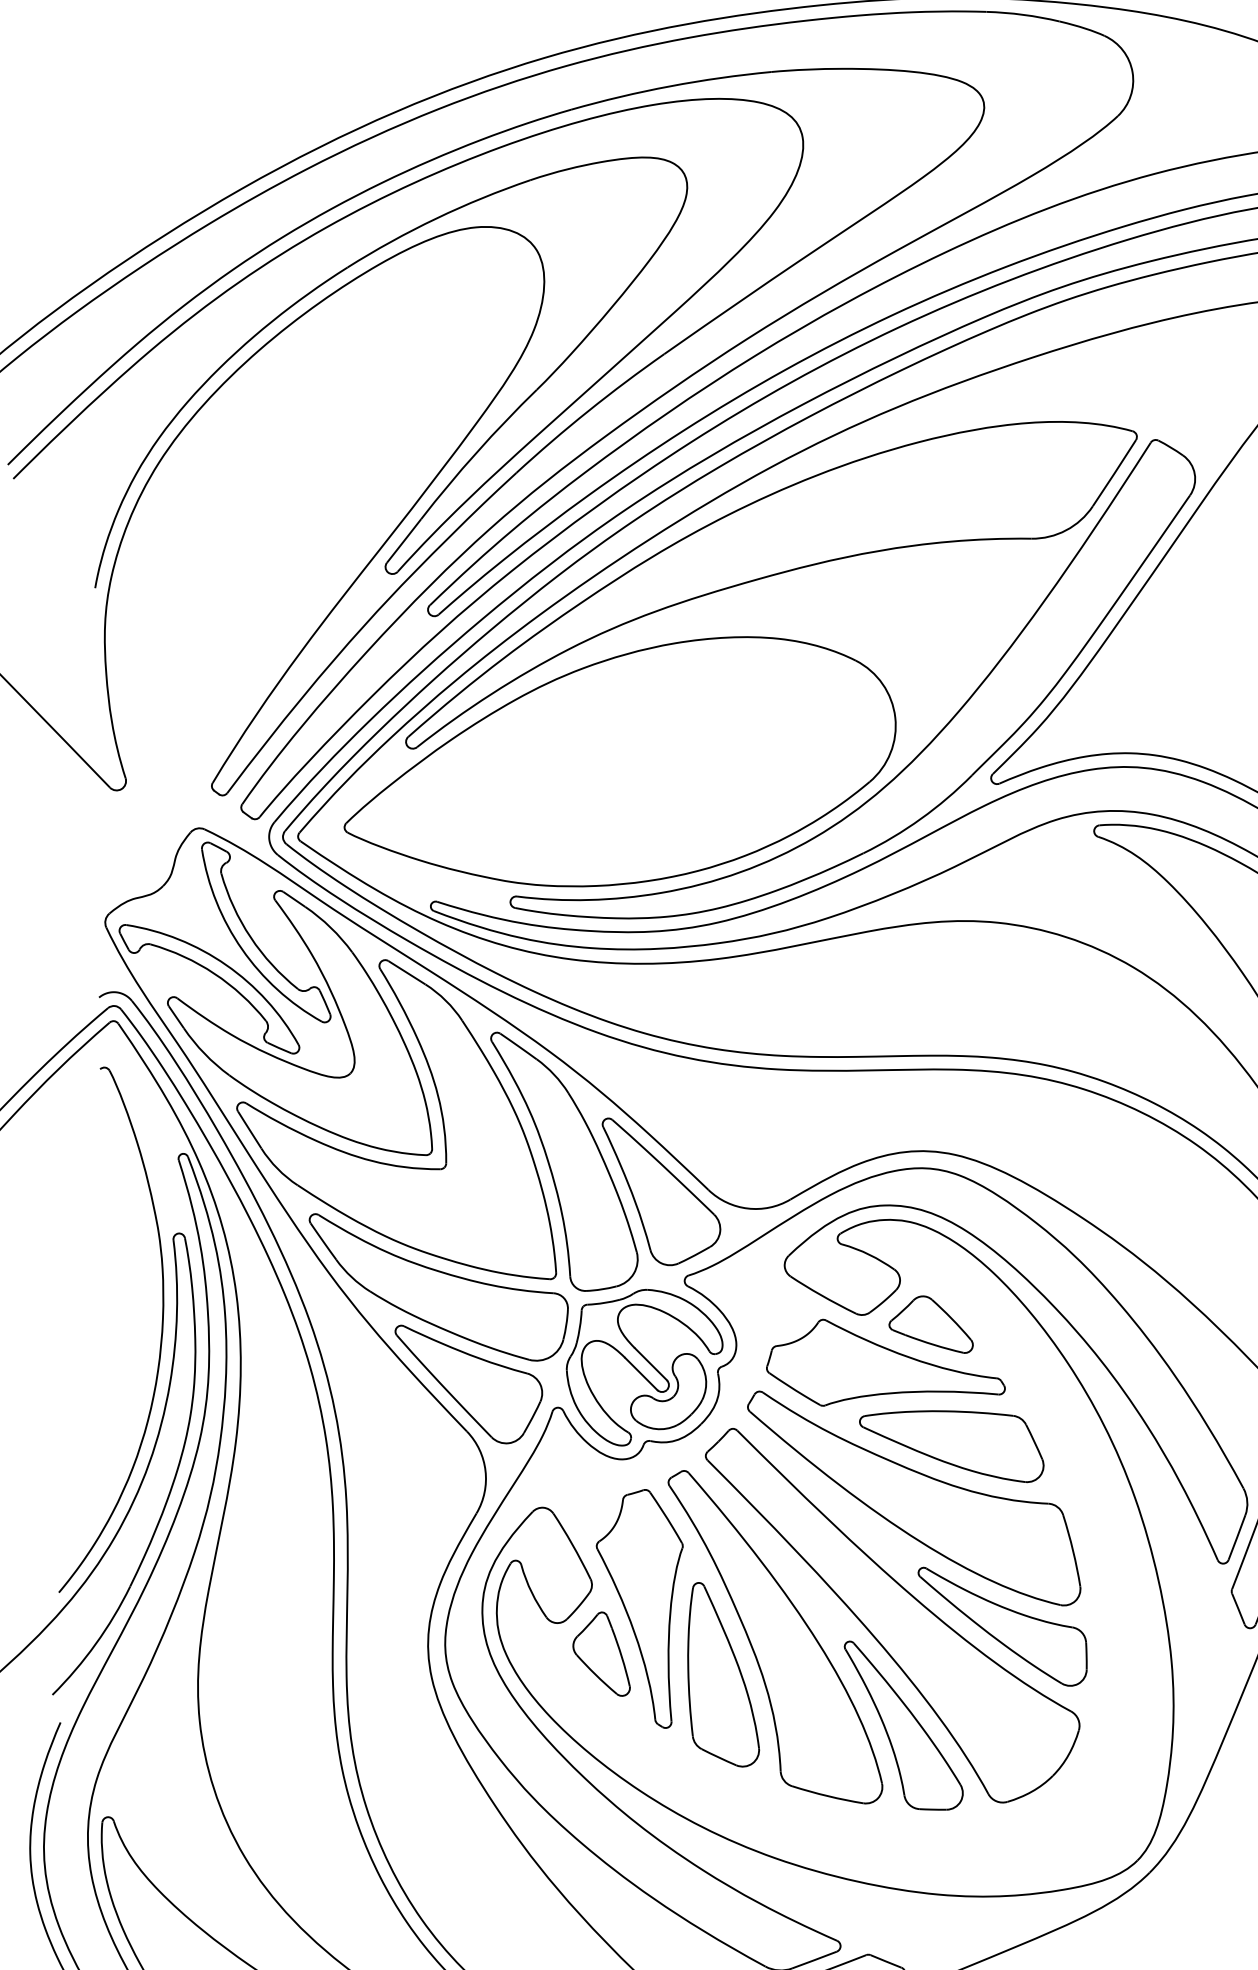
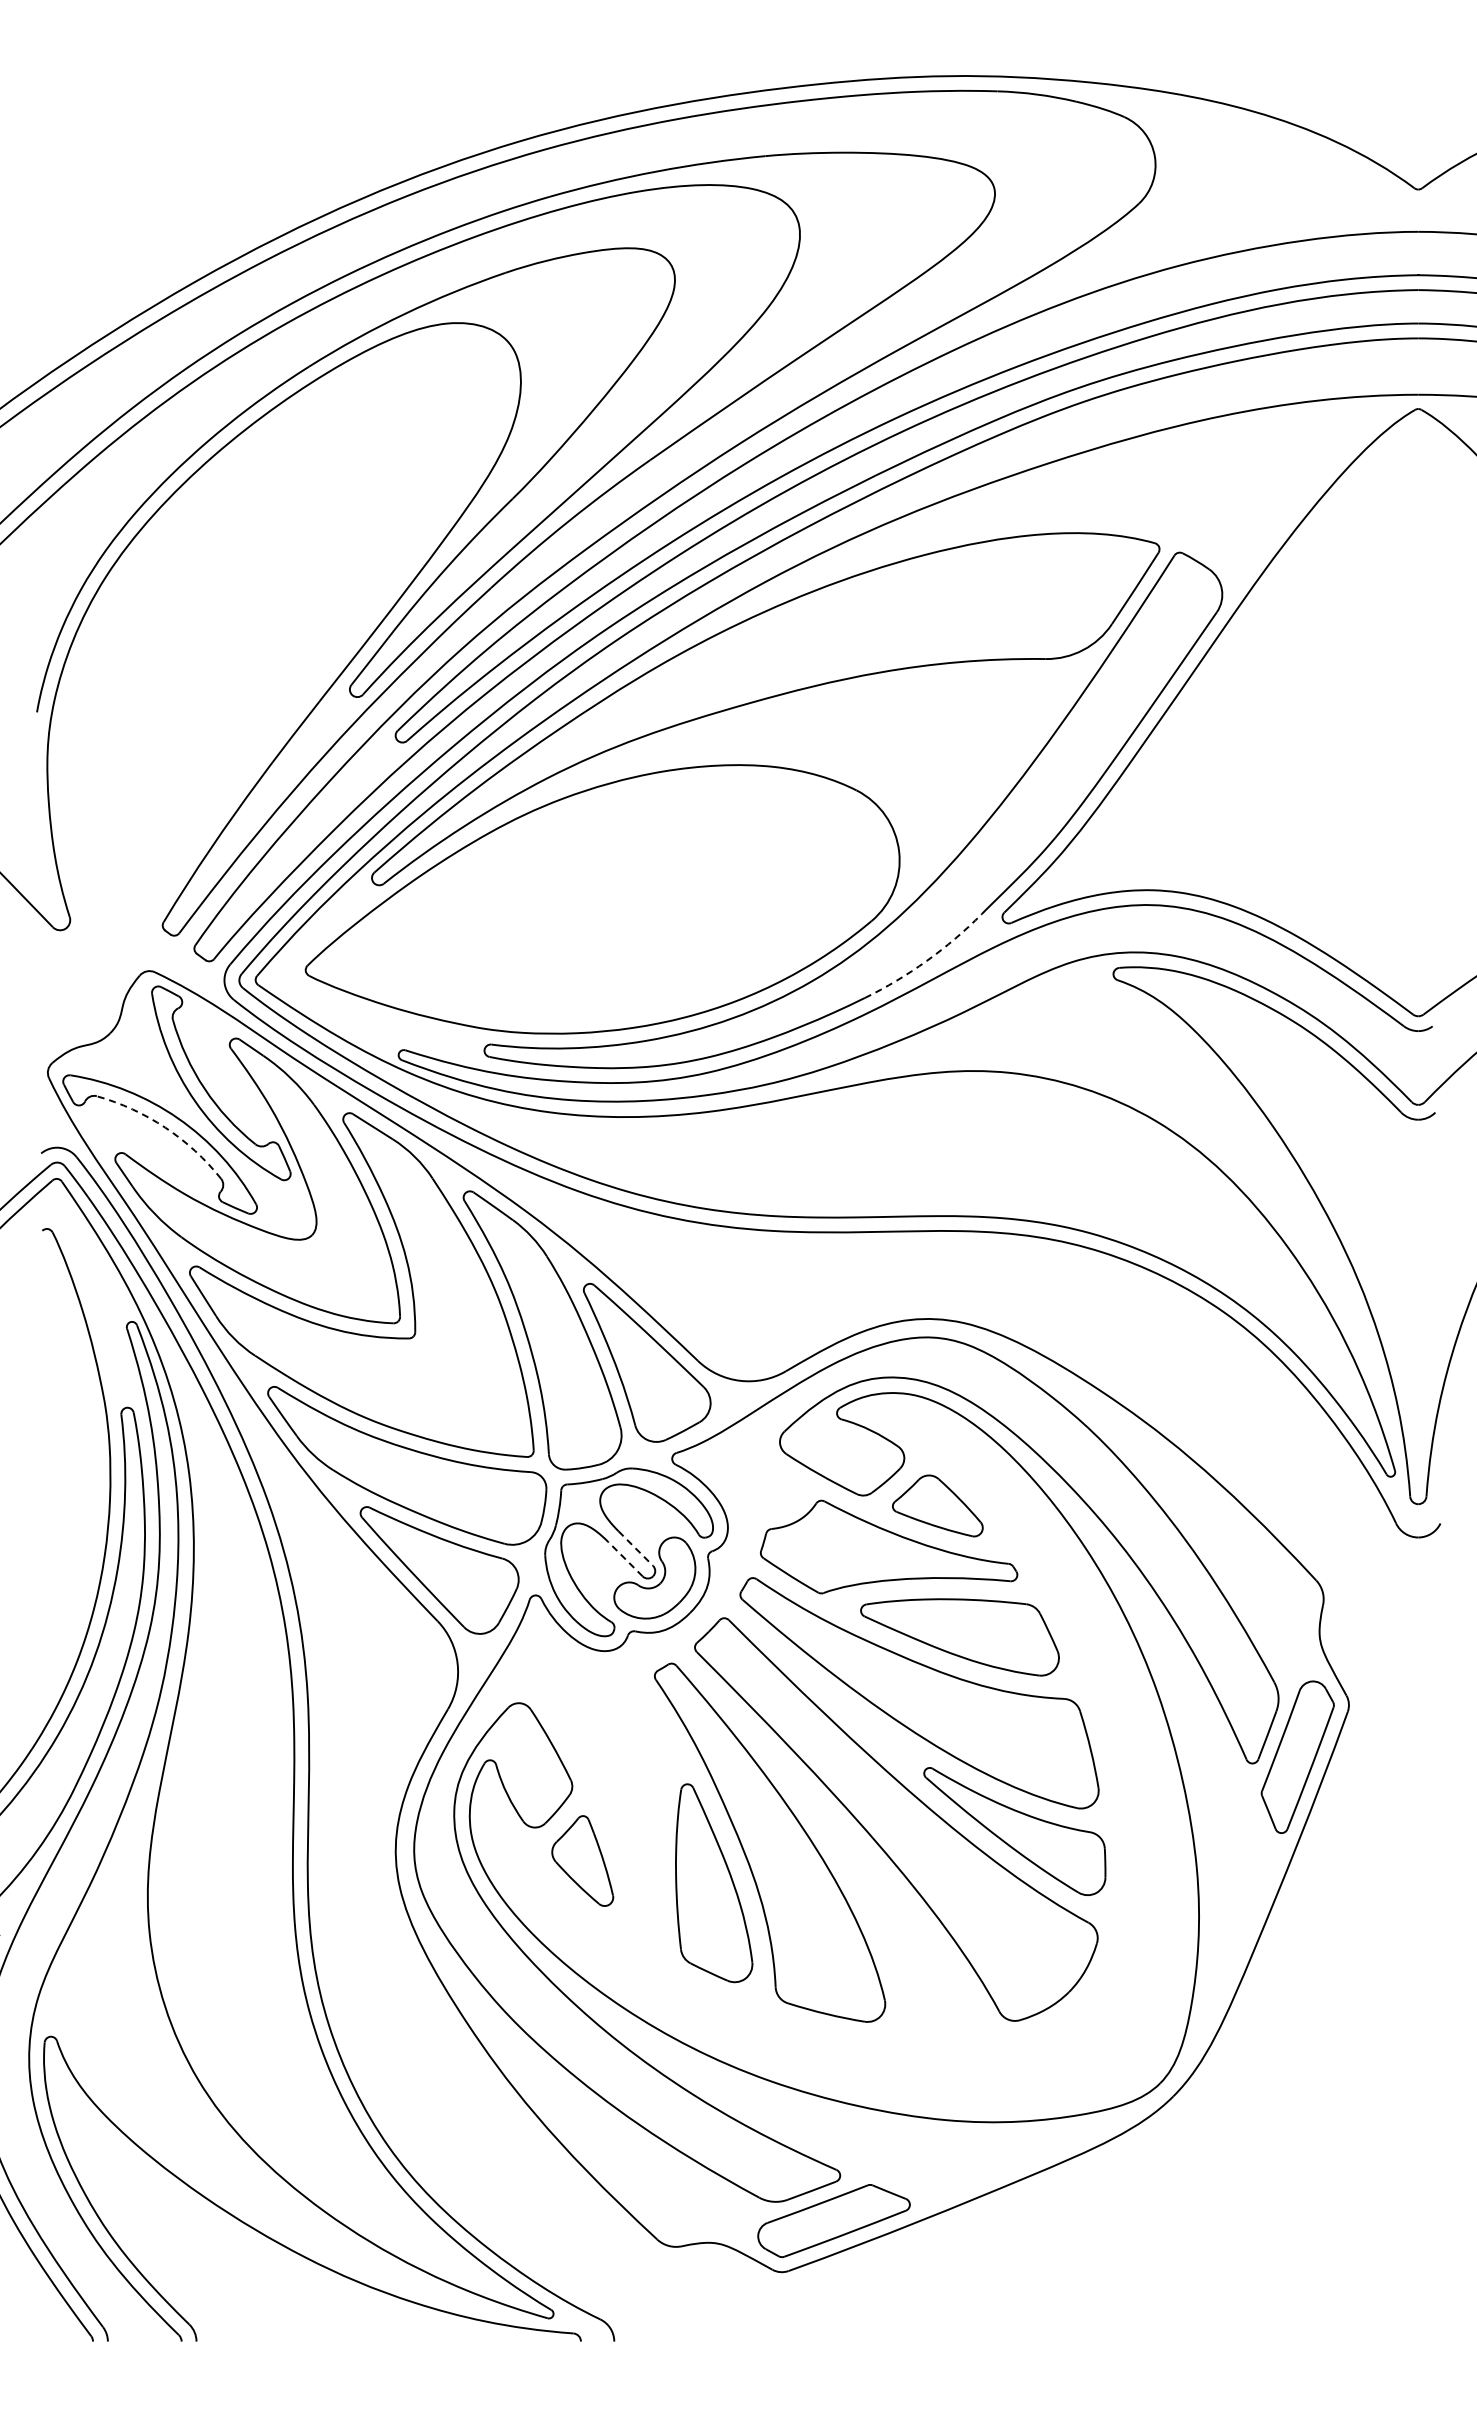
arc: (920, 818) -> (926, 960), solid -> dashed
arc: (214, 973) -> (165, 1127), solid -> dashed
line: (651, 1364) -> (636, 1548), solid -> dashed
line: (641, 1373) -> (625, 1558), solid -> dashed
part: (639, 1609) -> (623, 1812), removed
part: (903, 1725) -> (907, 1937), removed

